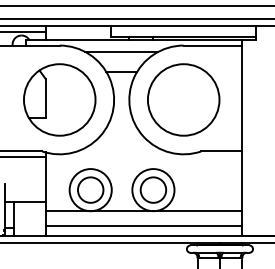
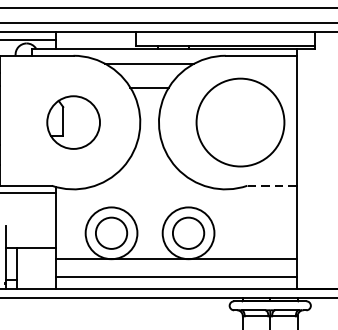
part: (59, 99) -> (73, 122), size x0.6
circle: (183, 99) -> (240, 122), moved
line: (221, 151) -> (272, 185), solid -> dashed

